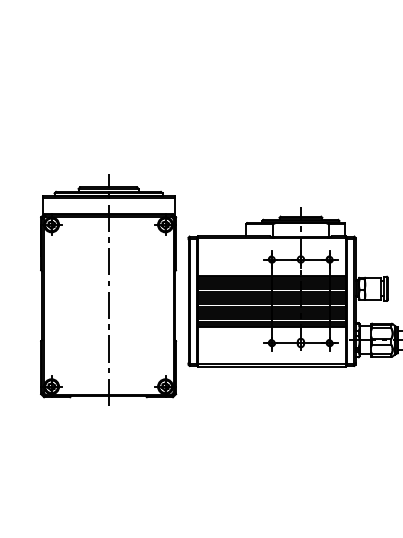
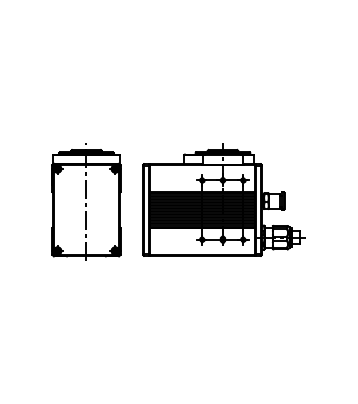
part: (108, 289) -> (86, 201), size x0.71

